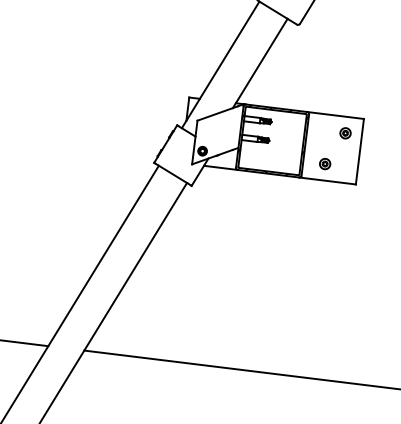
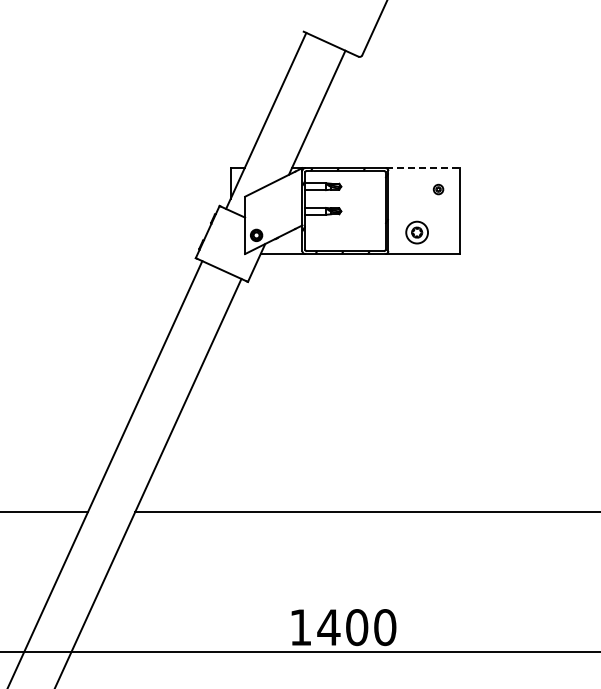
line: (336, 115) -> (423, 168), solid -> dashed
part: (345, 133) -> (438, 189), size x0.7
part: (324, 163) -> (416, 232), size x1.6

